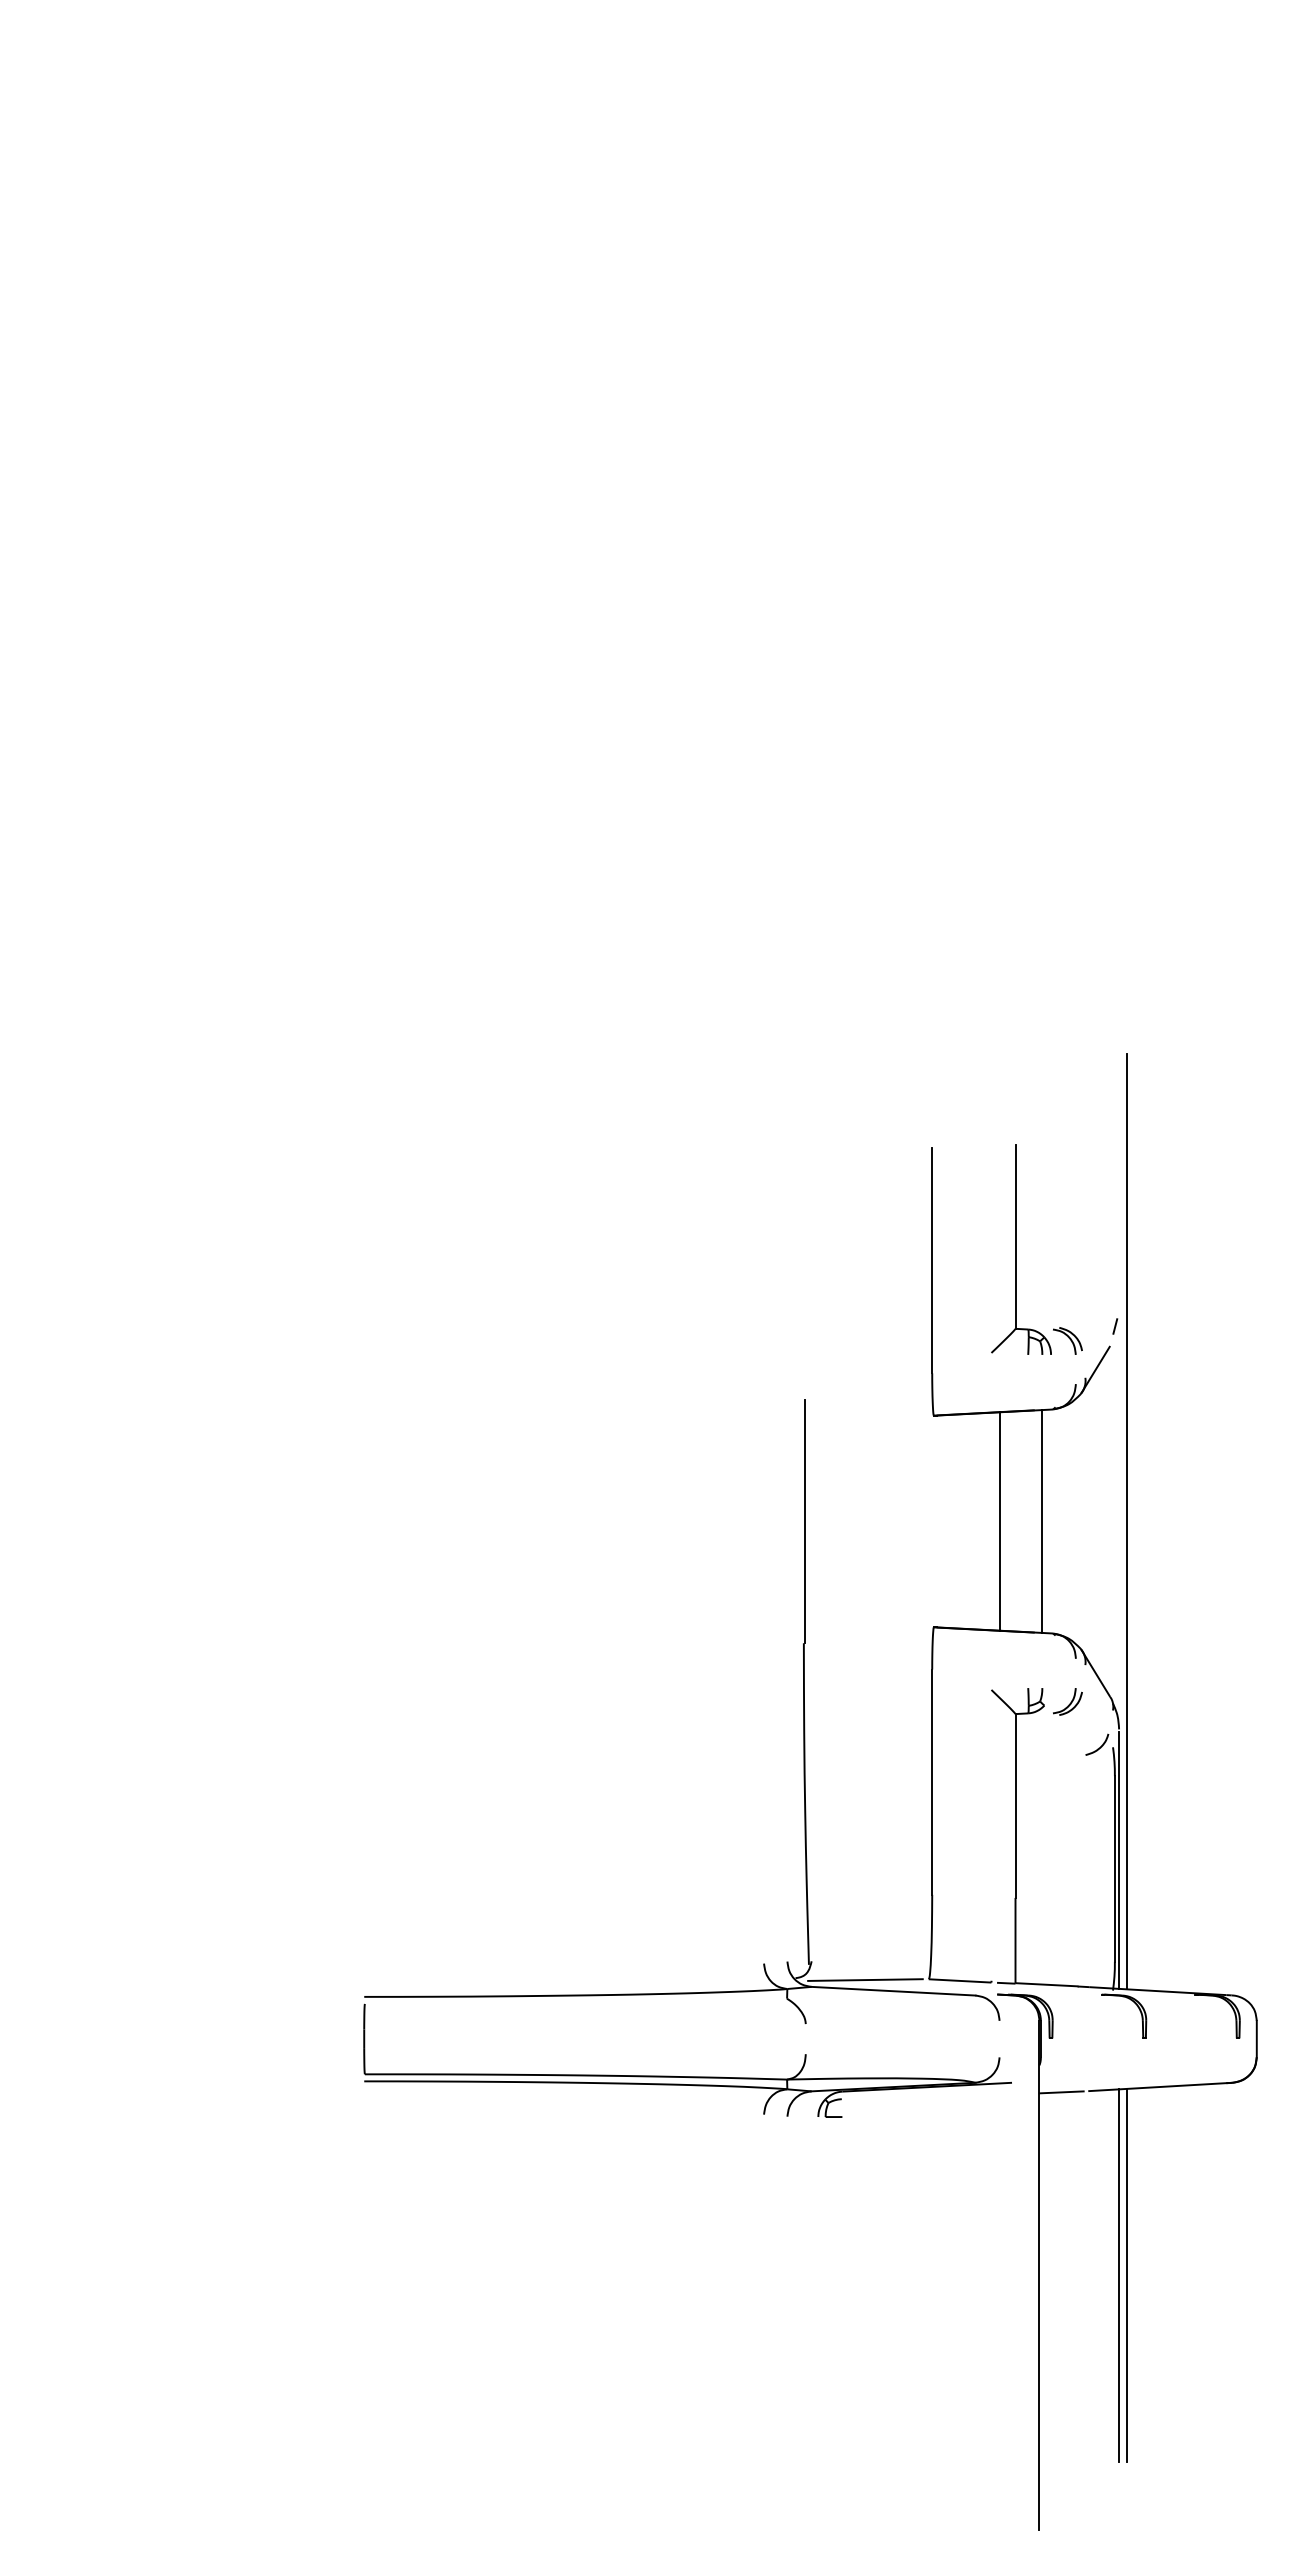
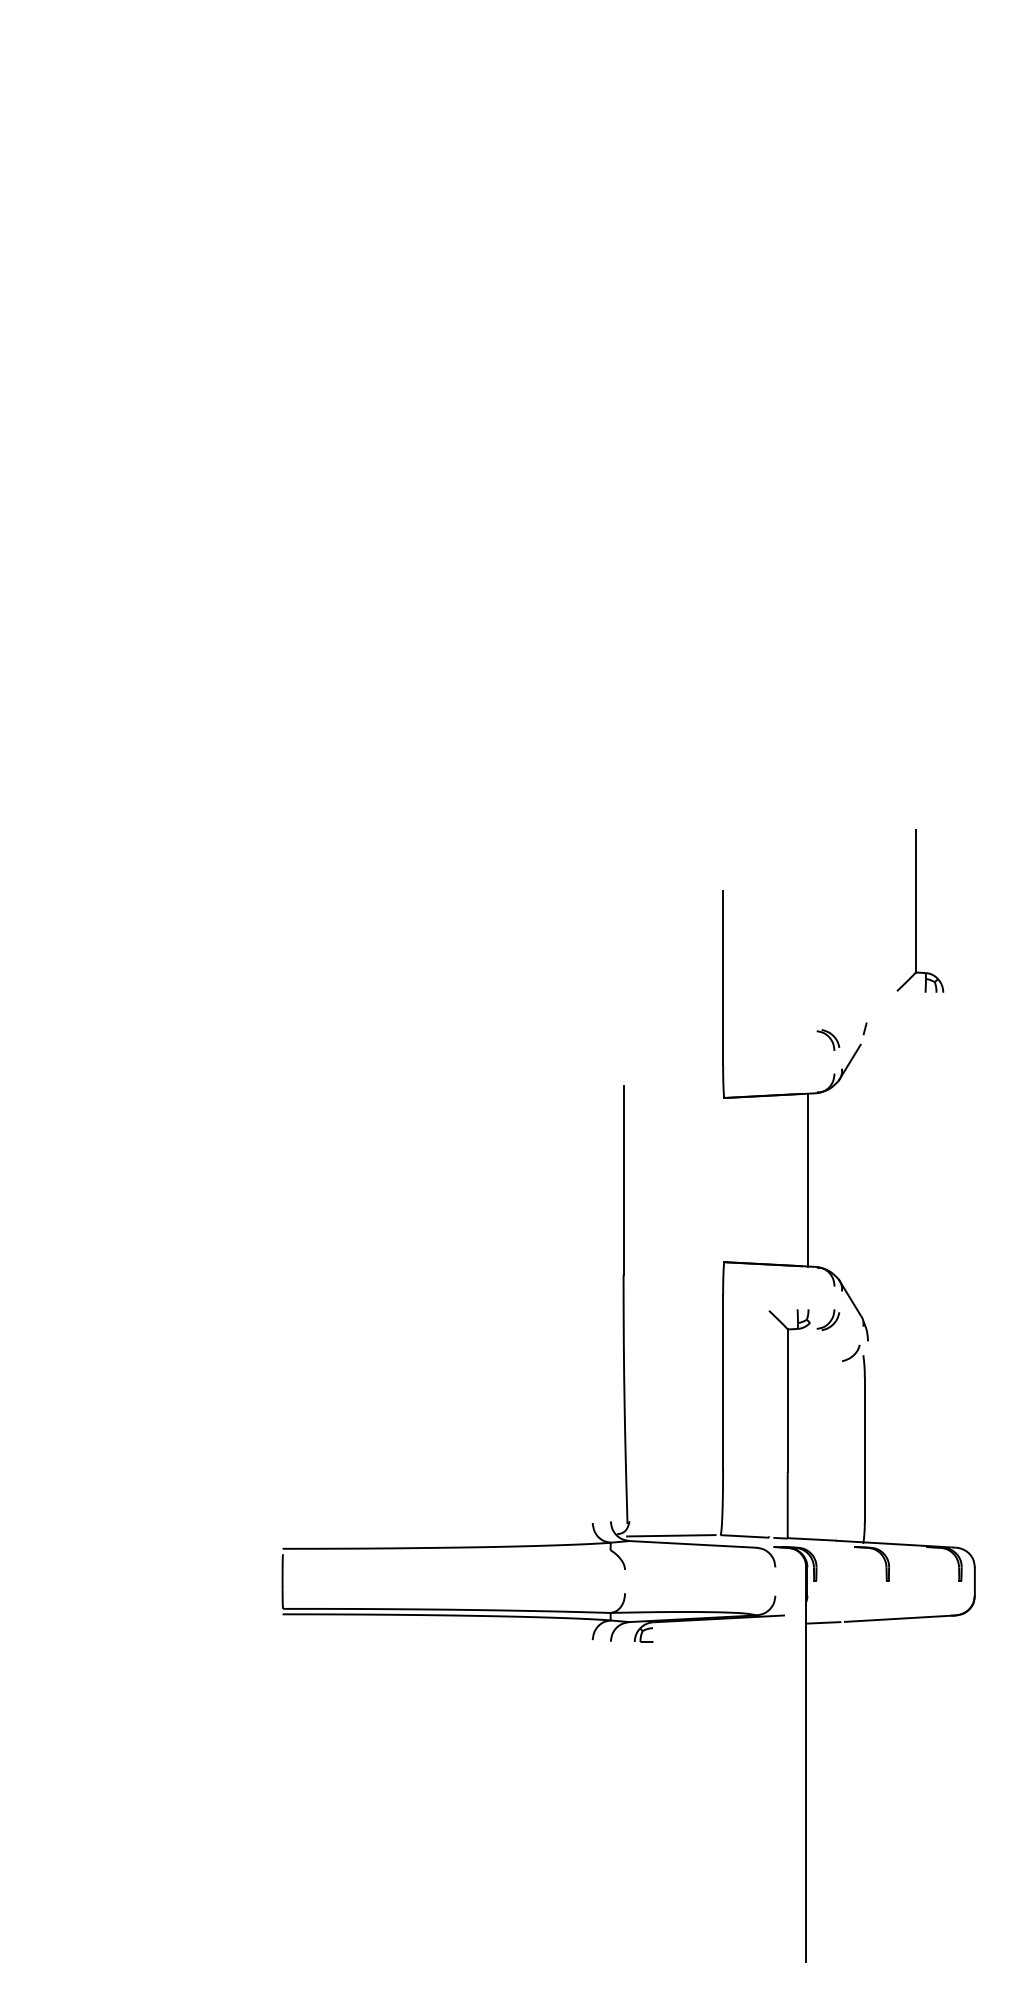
part: (1021, 1249) -> (920, 910), moved
line: (999, 1521) -> (775, 1180), removed
line: (1126, 1521) -> (873, 1180), removed
line: (1119, 1860) -> (868, 1443), removed
line: (1119, 2275) -> (868, 1764), removed
line: (1126, 2275) -> (873, 1764), removed

